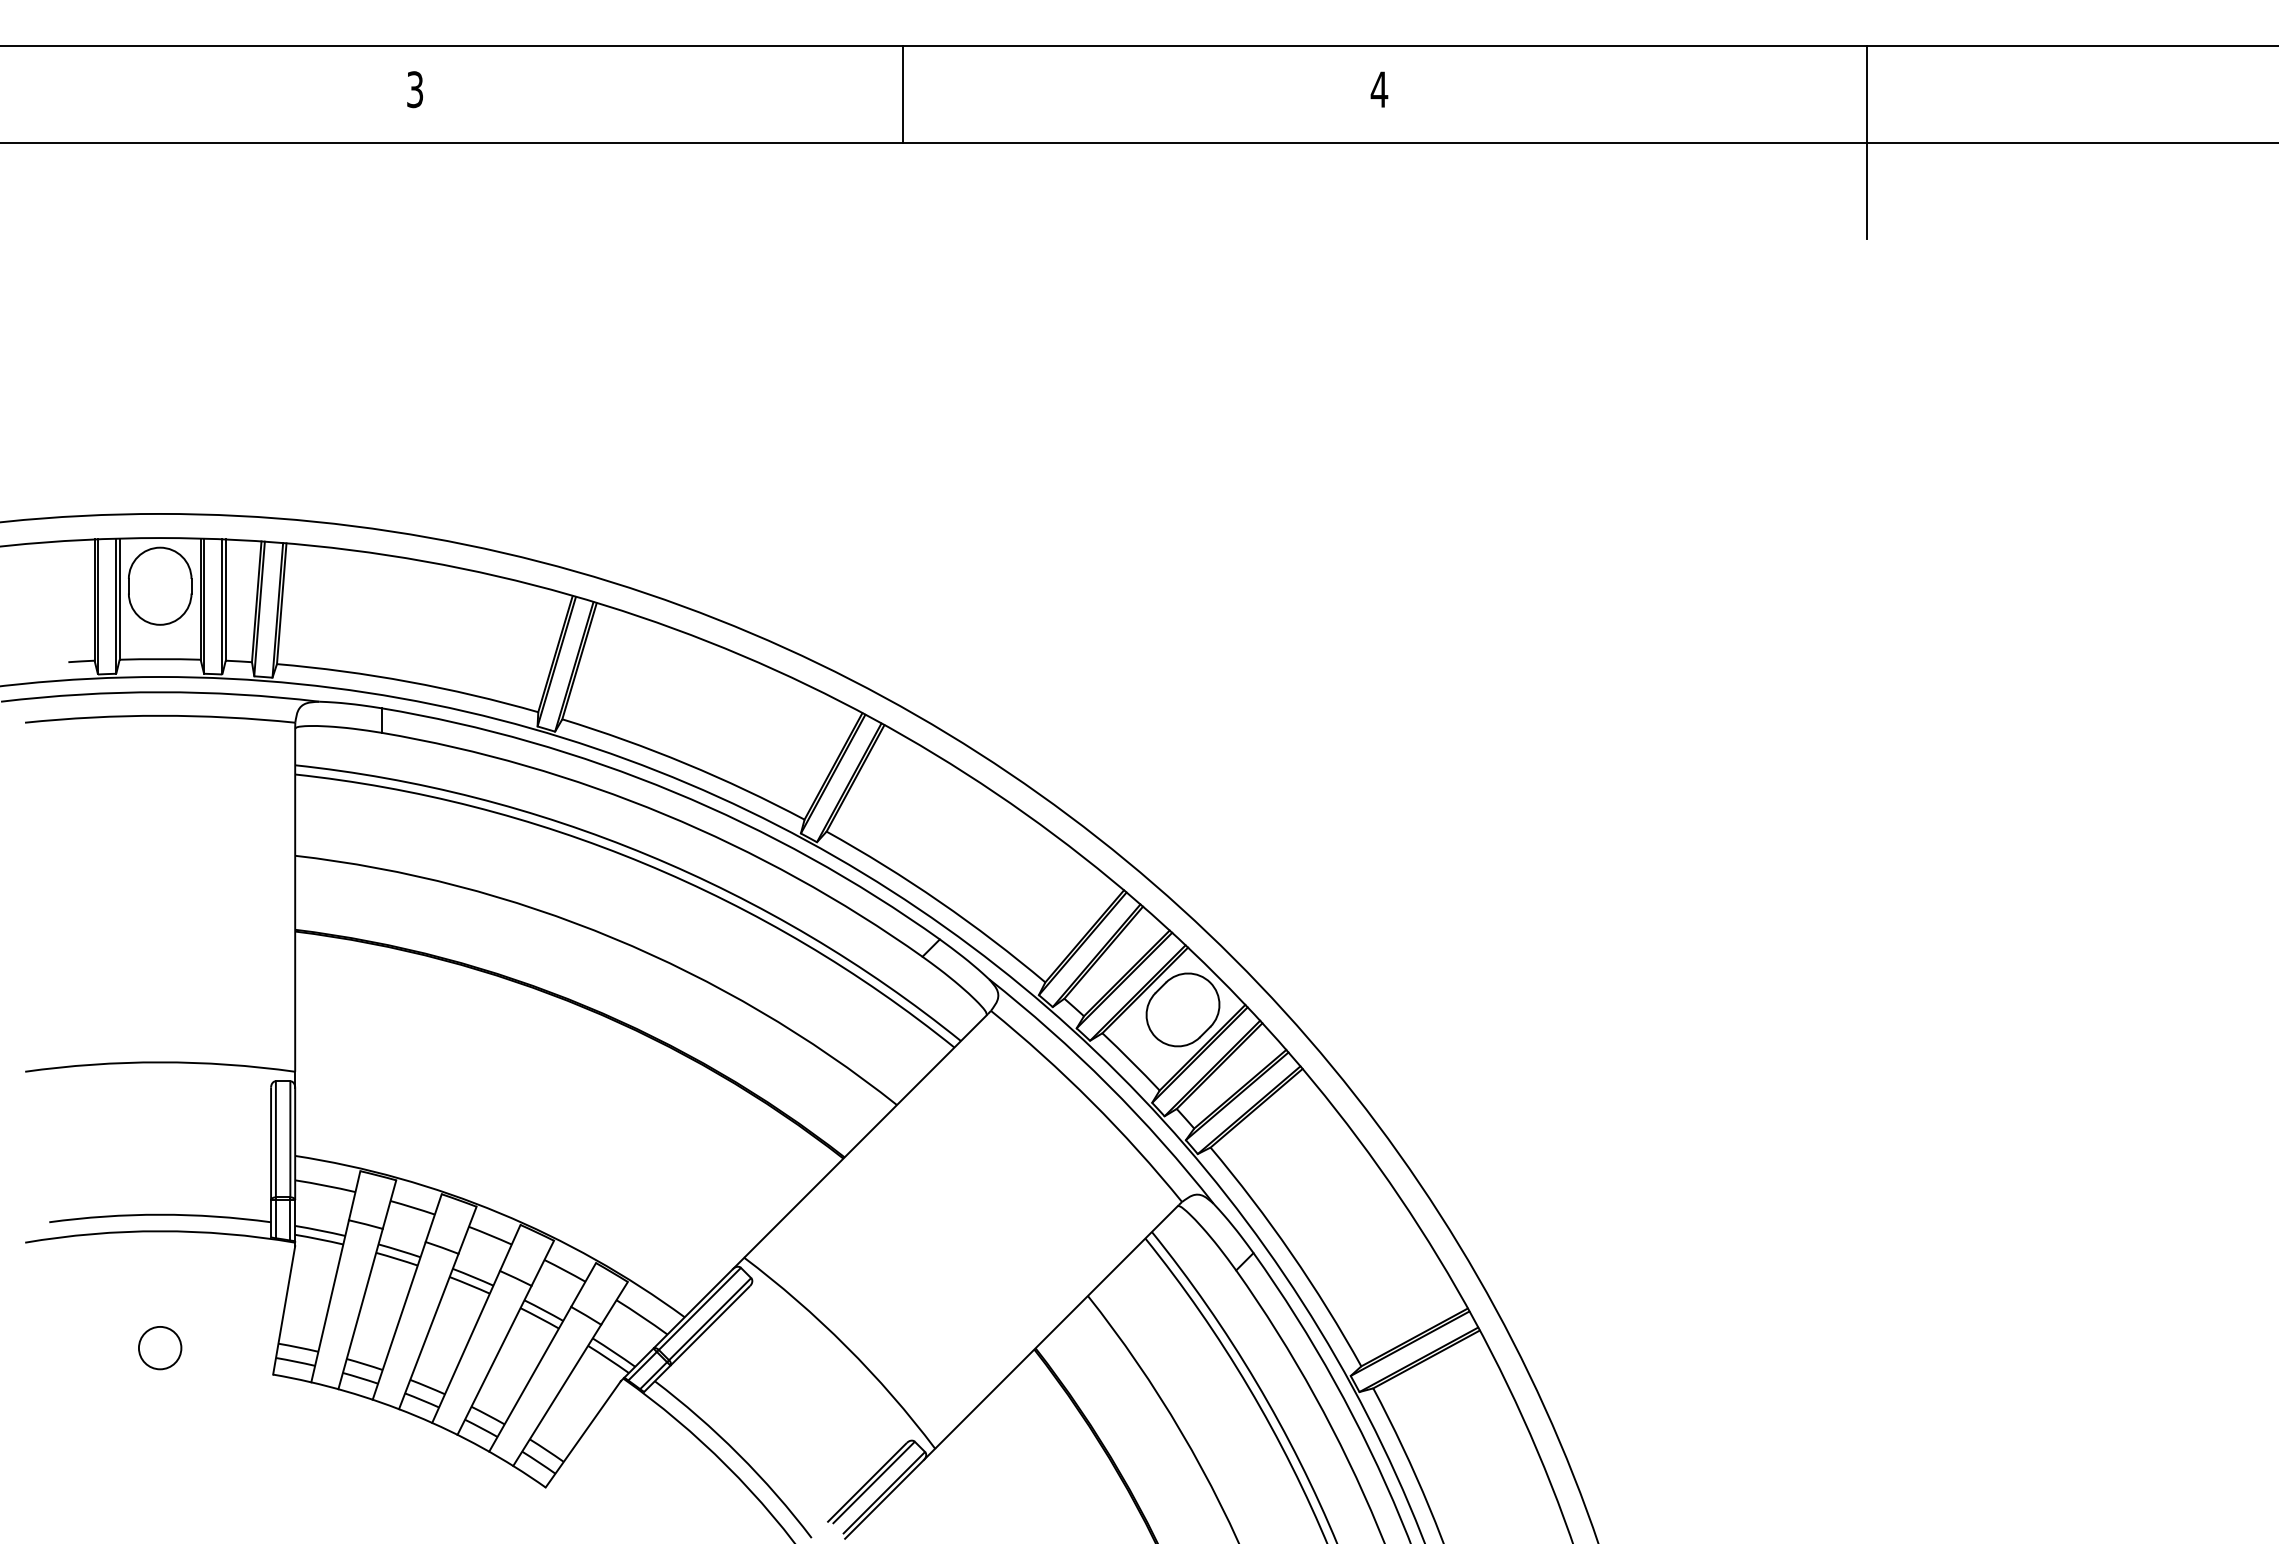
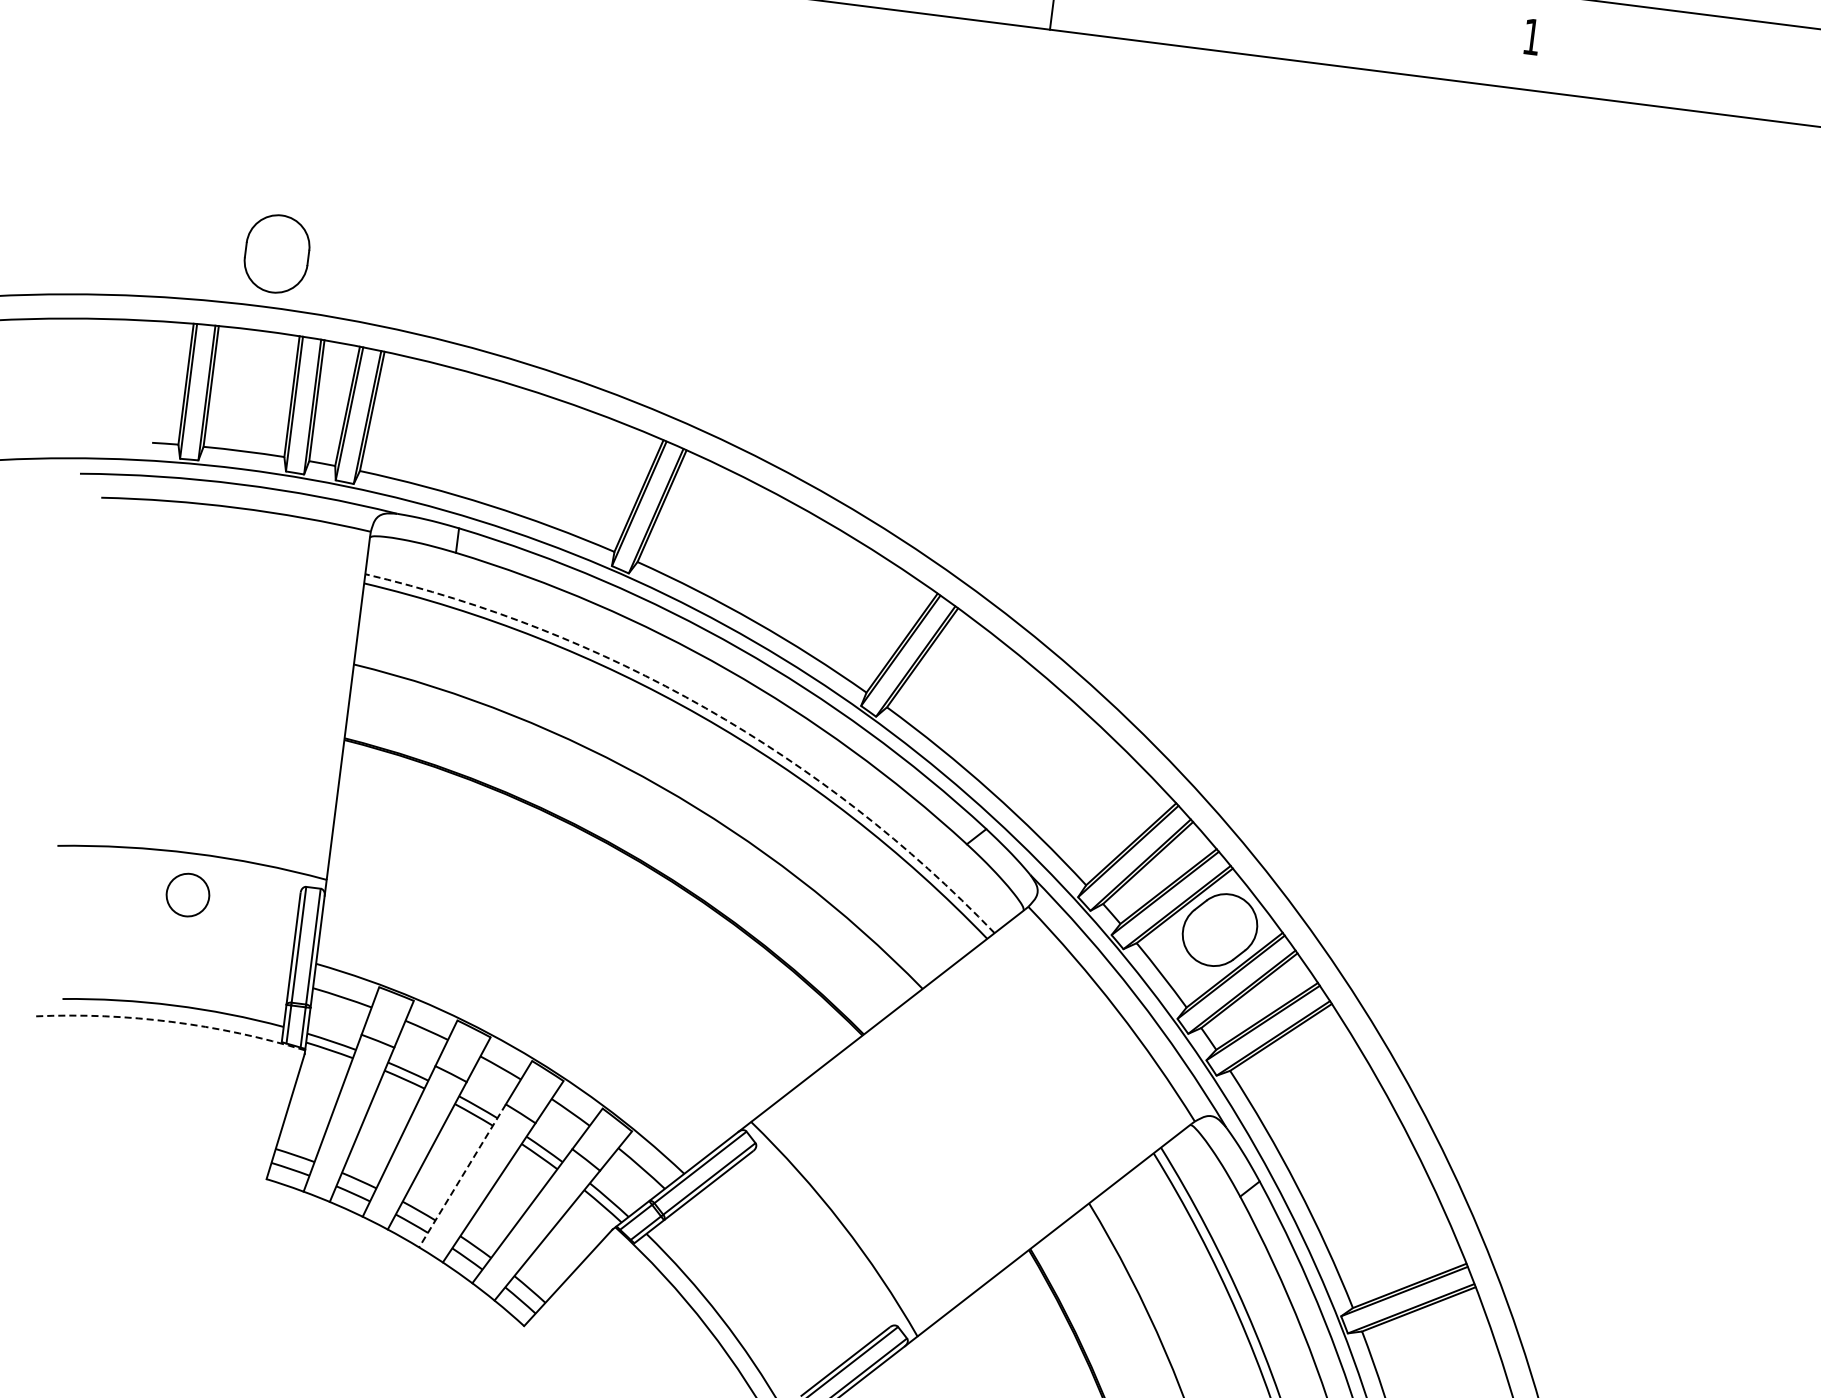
text: (1379, 89) -> (1531, 36), 4 -> 1
part: (160, 585) -> (277, 253), moved
arc: (647, 855) -> (705, 708), solid -> dashed
arc: (160, 1231) -> (172, 1022), solid -> dashed
line: (465, 1347) -> (461, 1176), solid -> dashed
circle: (160, 1348) -> (188, 895), moved

